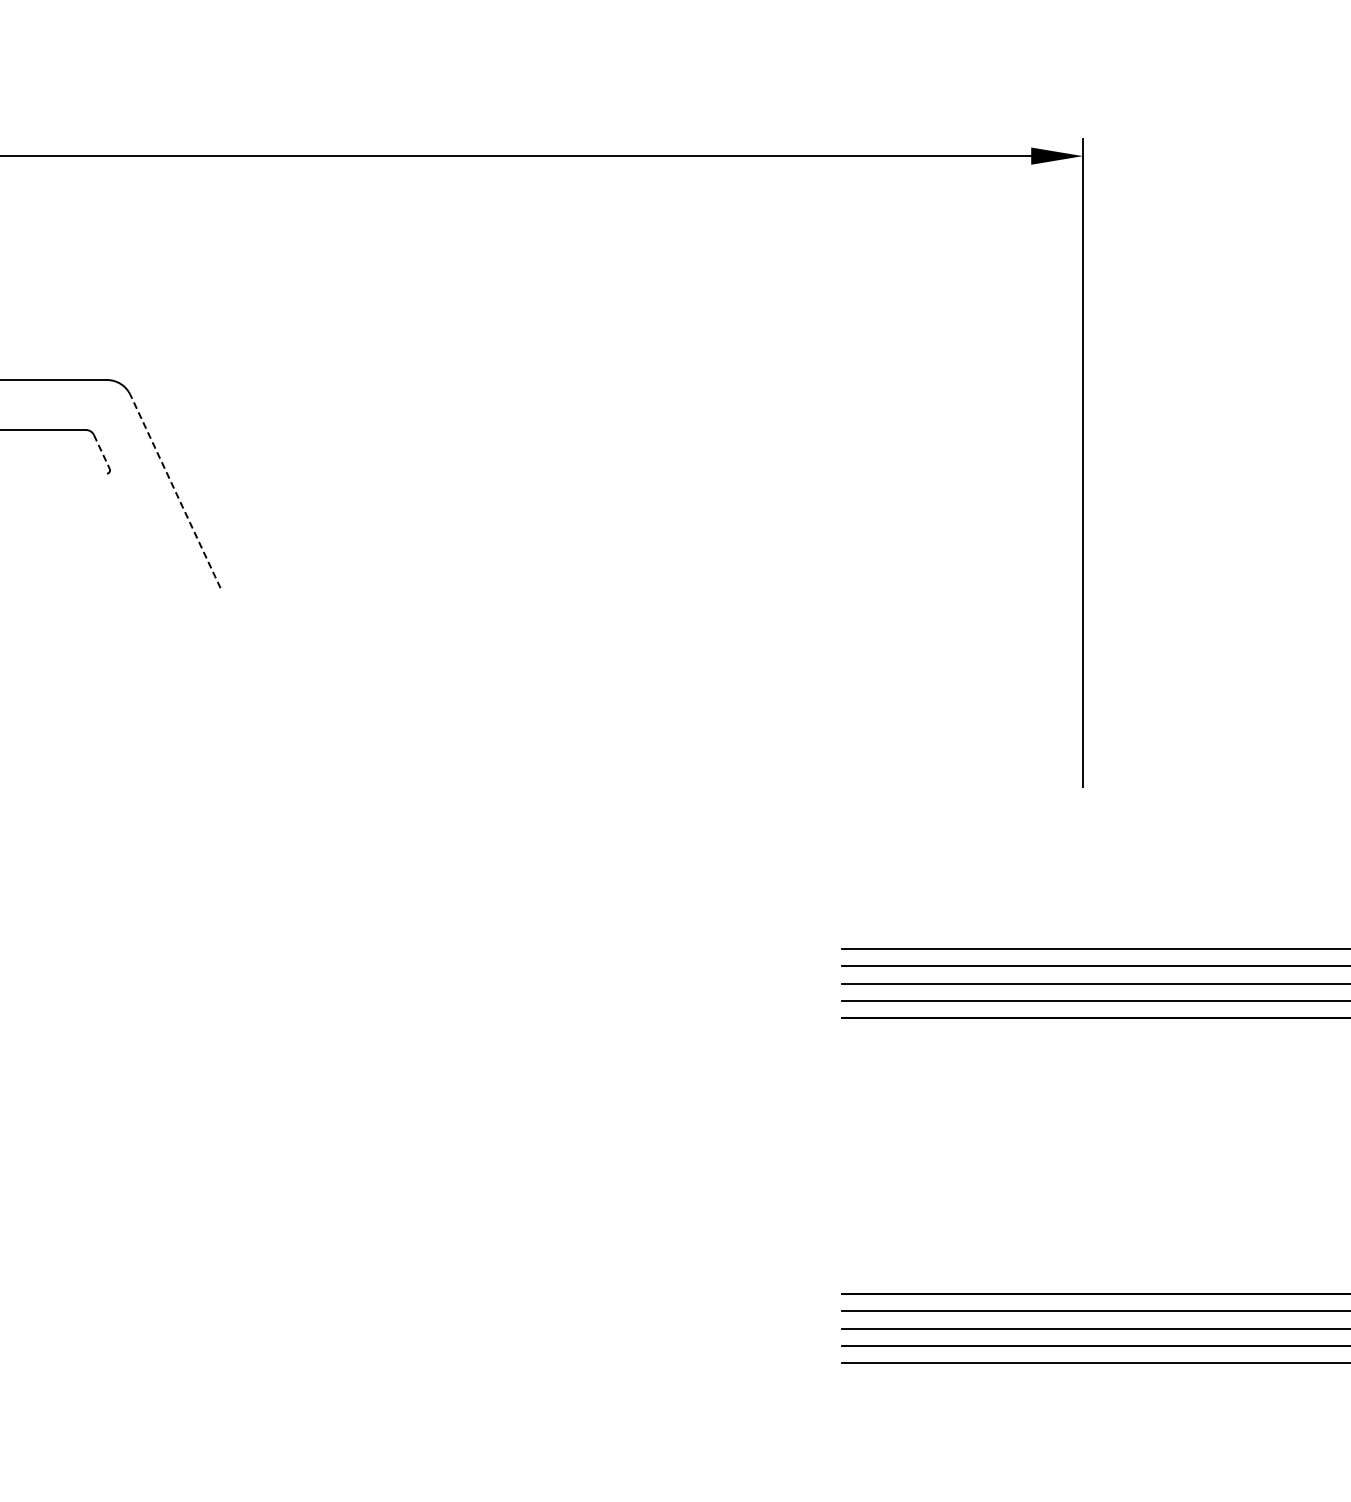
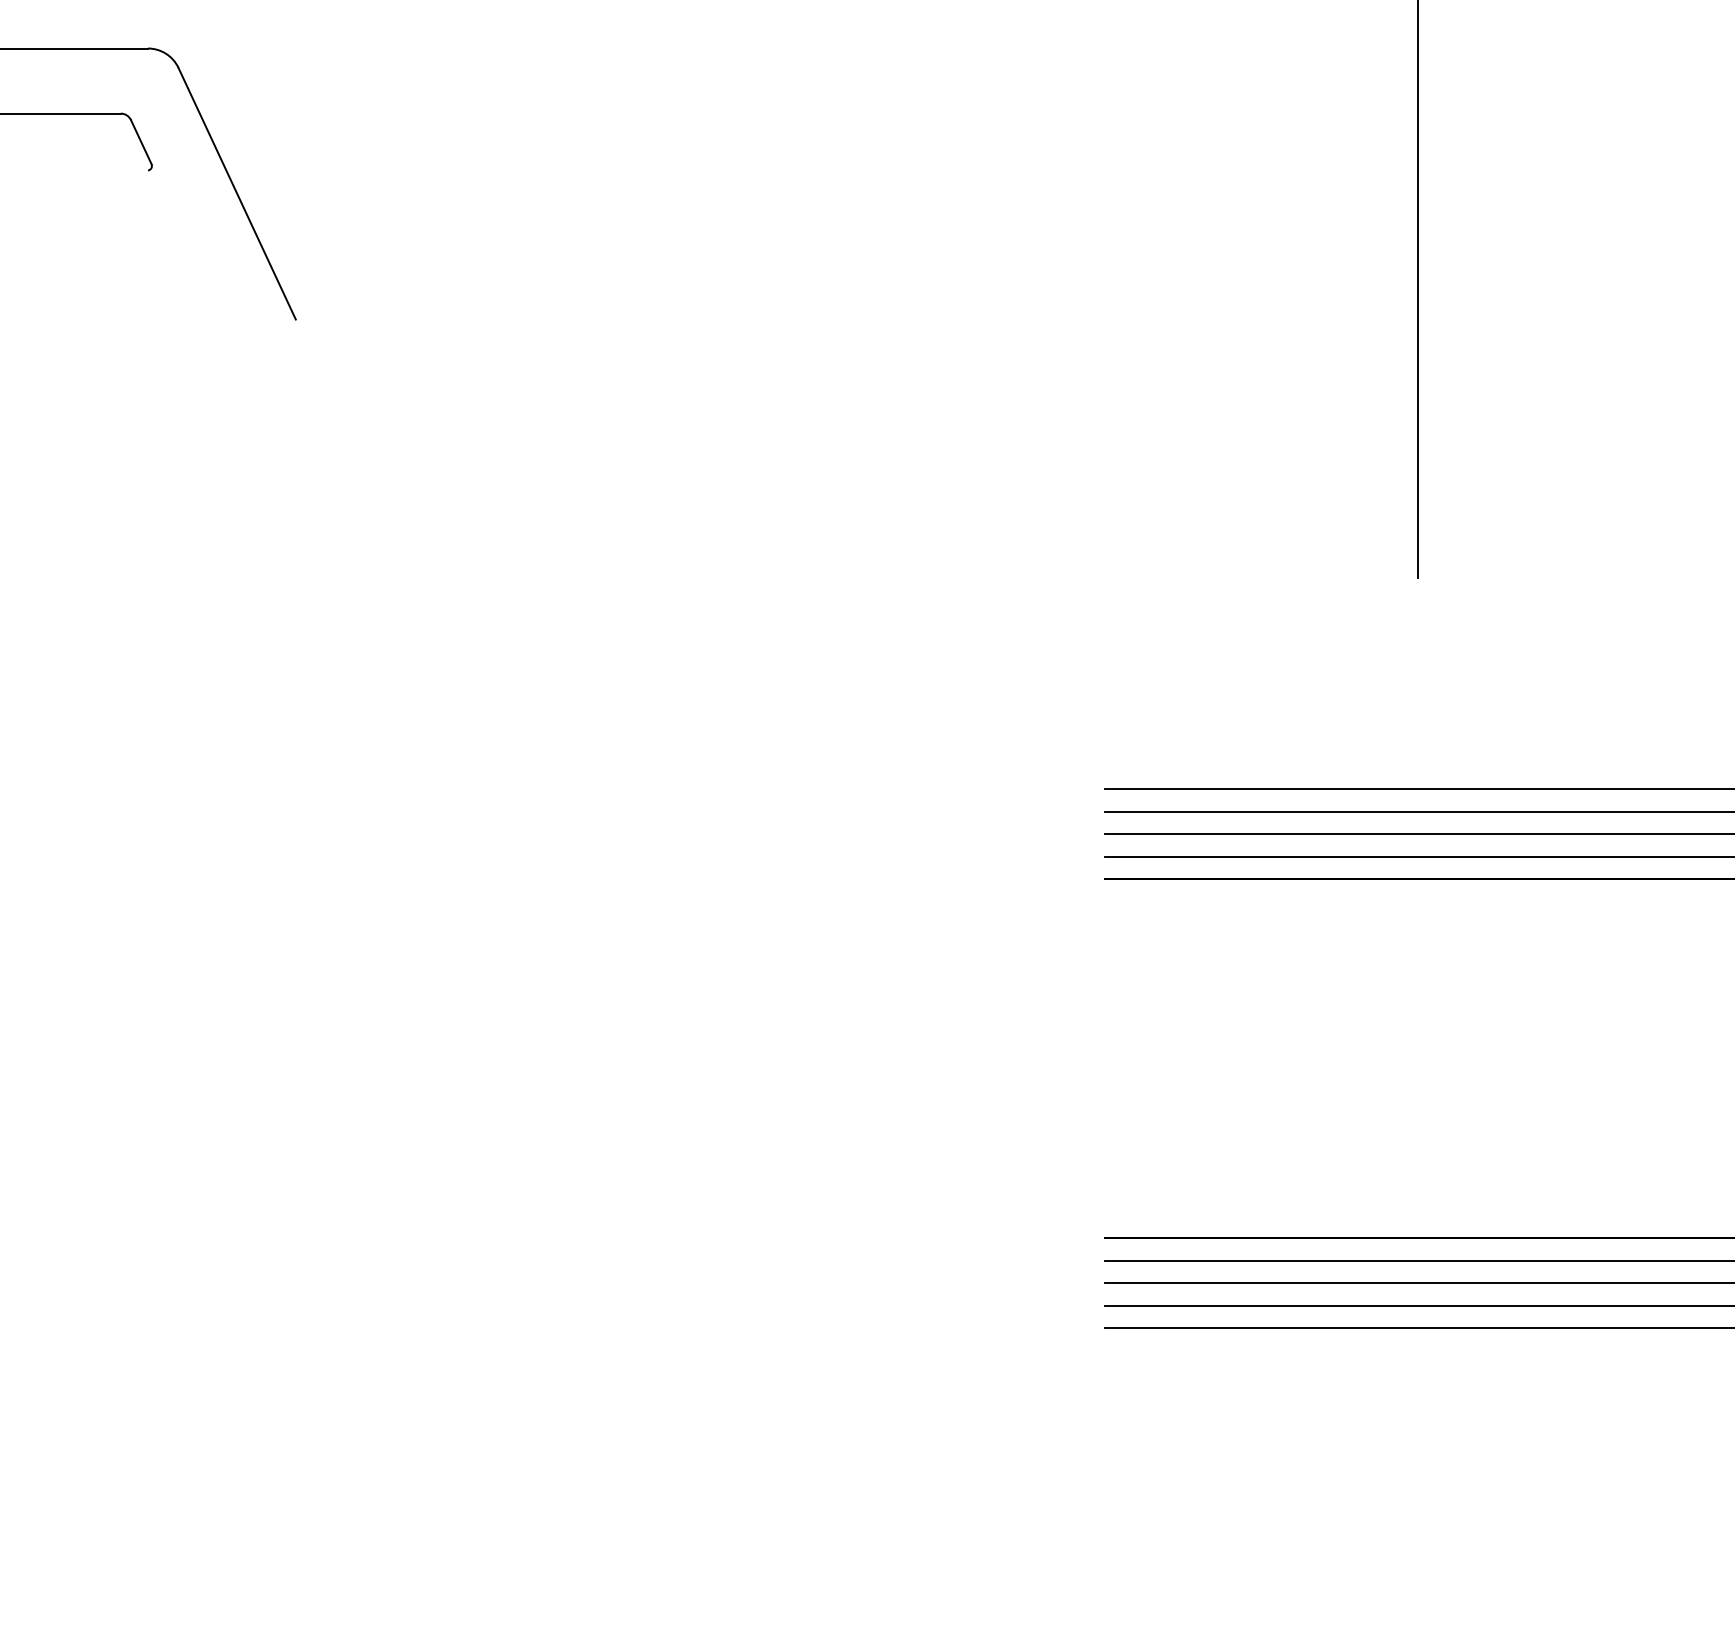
line: (101, 451) -> (140, 141), dashed -> solid
line: (175, 491) -> (237, 193), dashed -> solid

